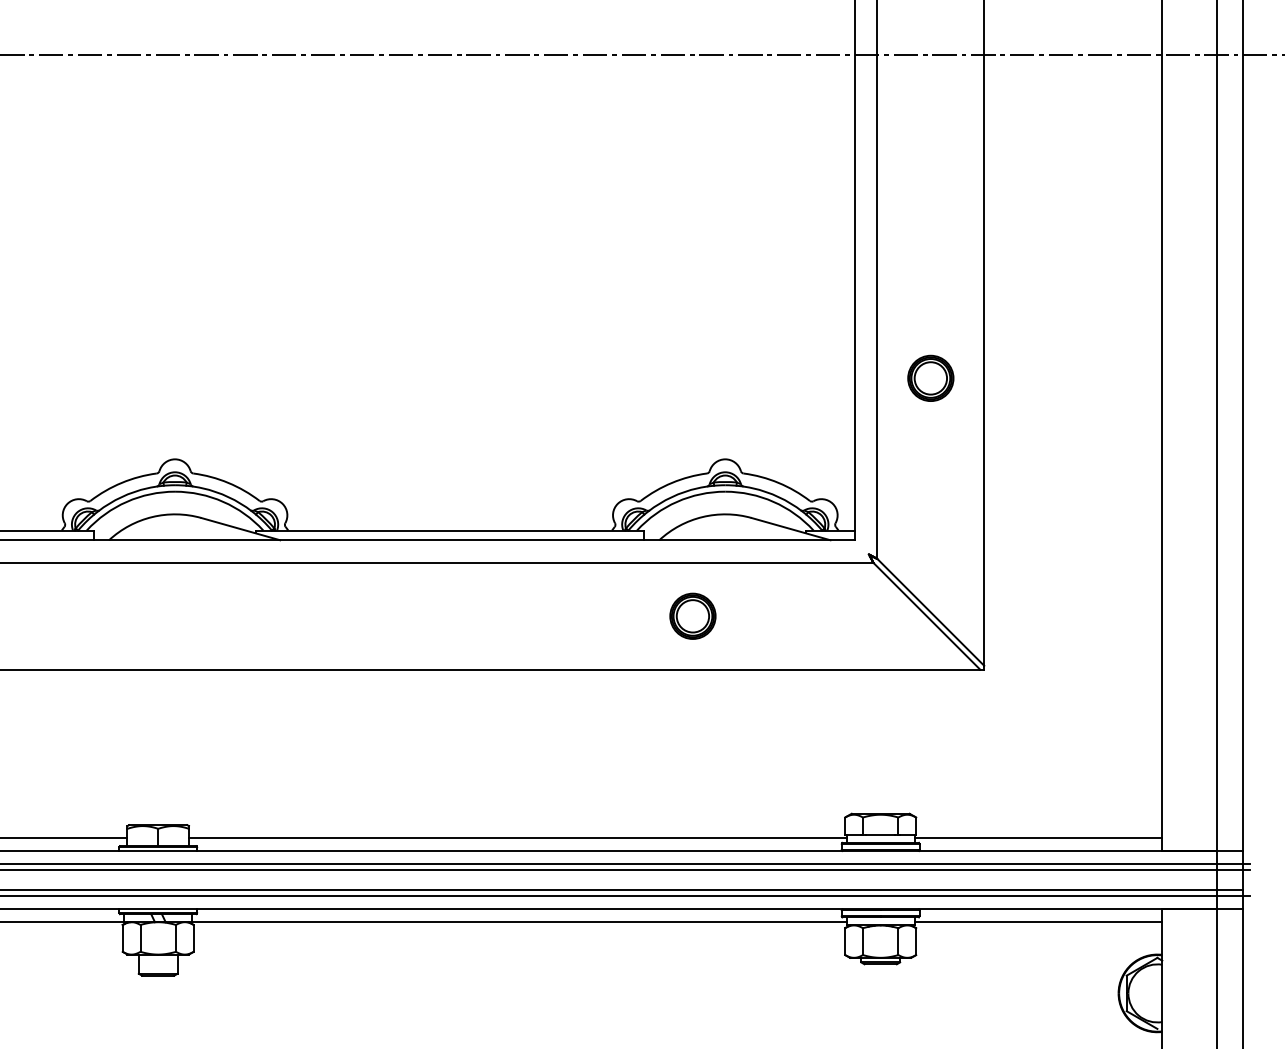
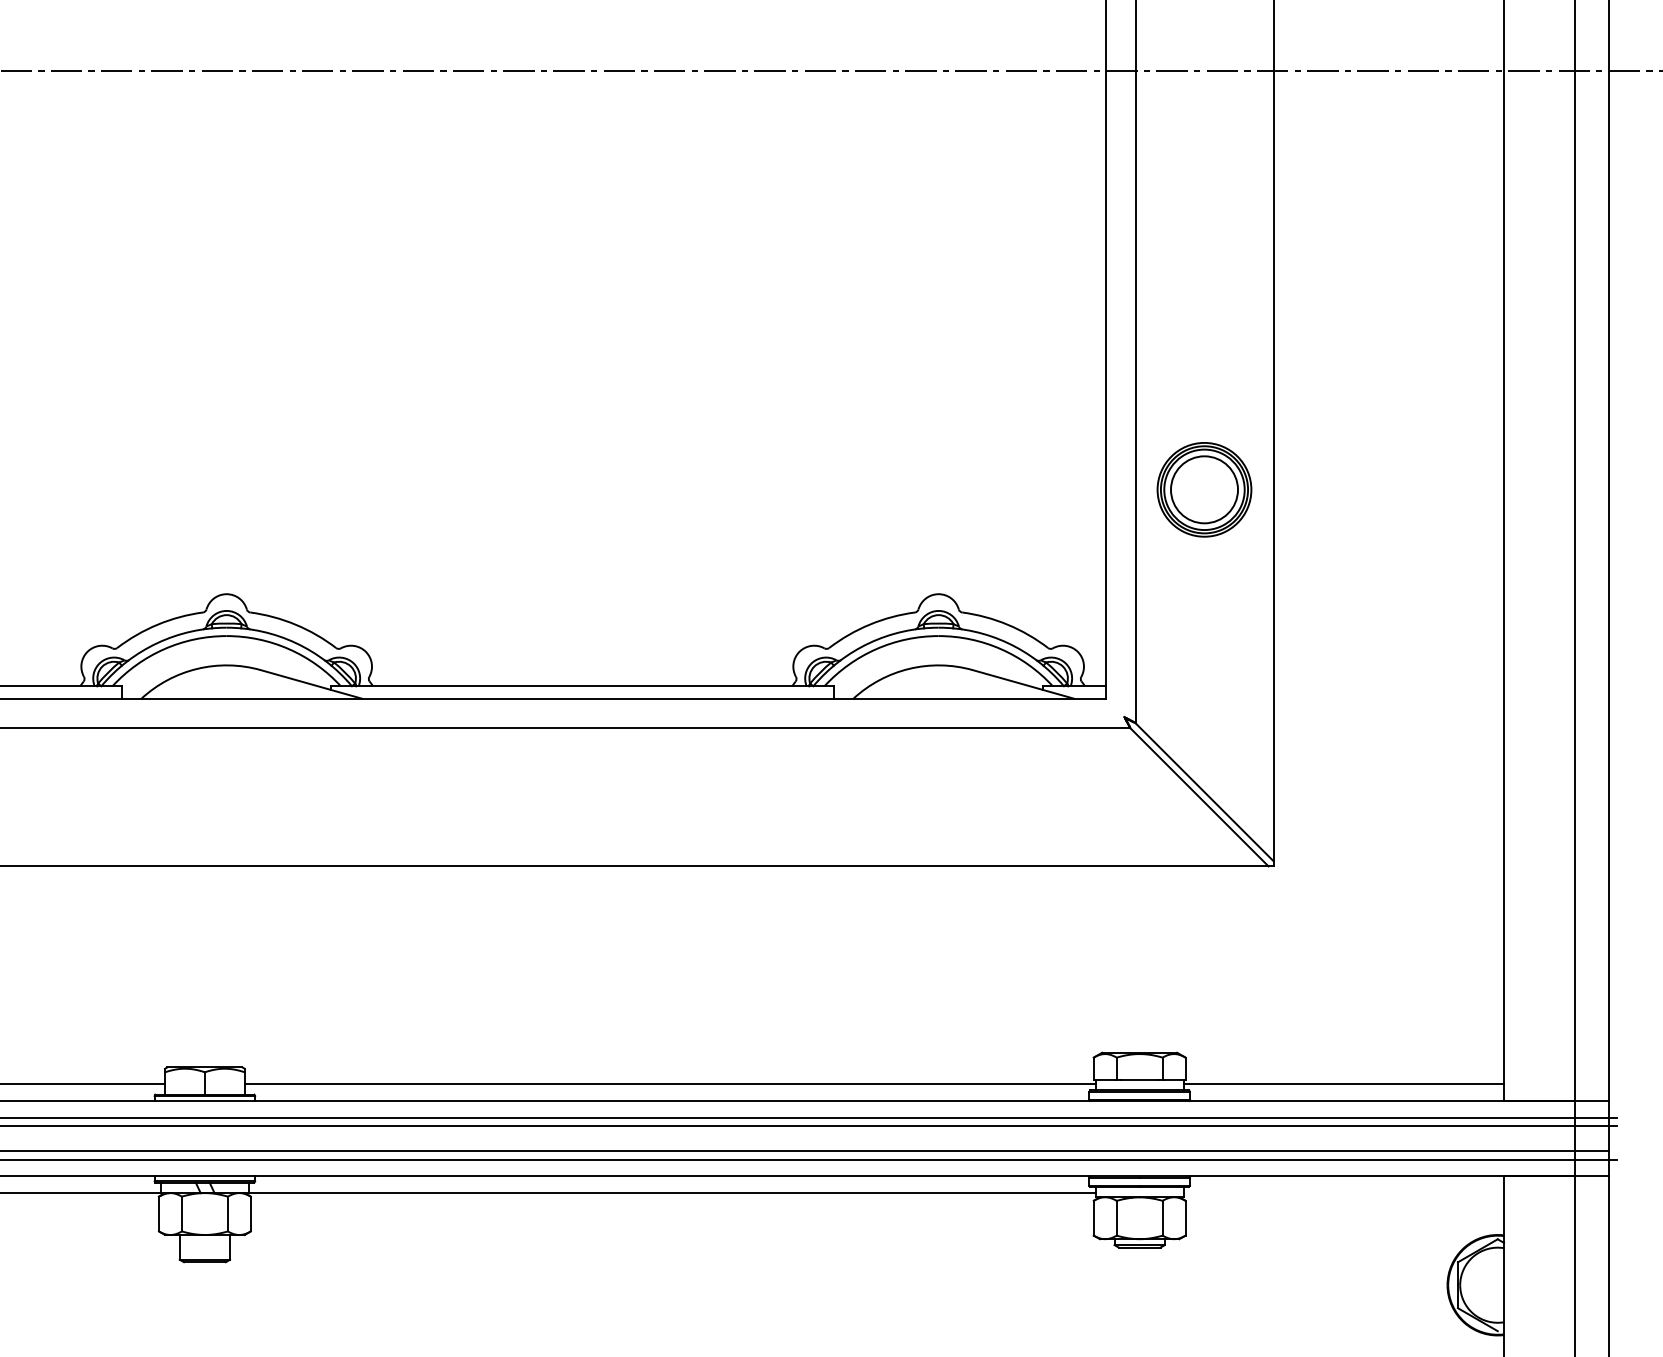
part: (930, 377) -> (1204, 488), size x1.6
part: (692, 615) -> (896, 796), removed
line: (1038, 922) -> (1343, 1193), removed

